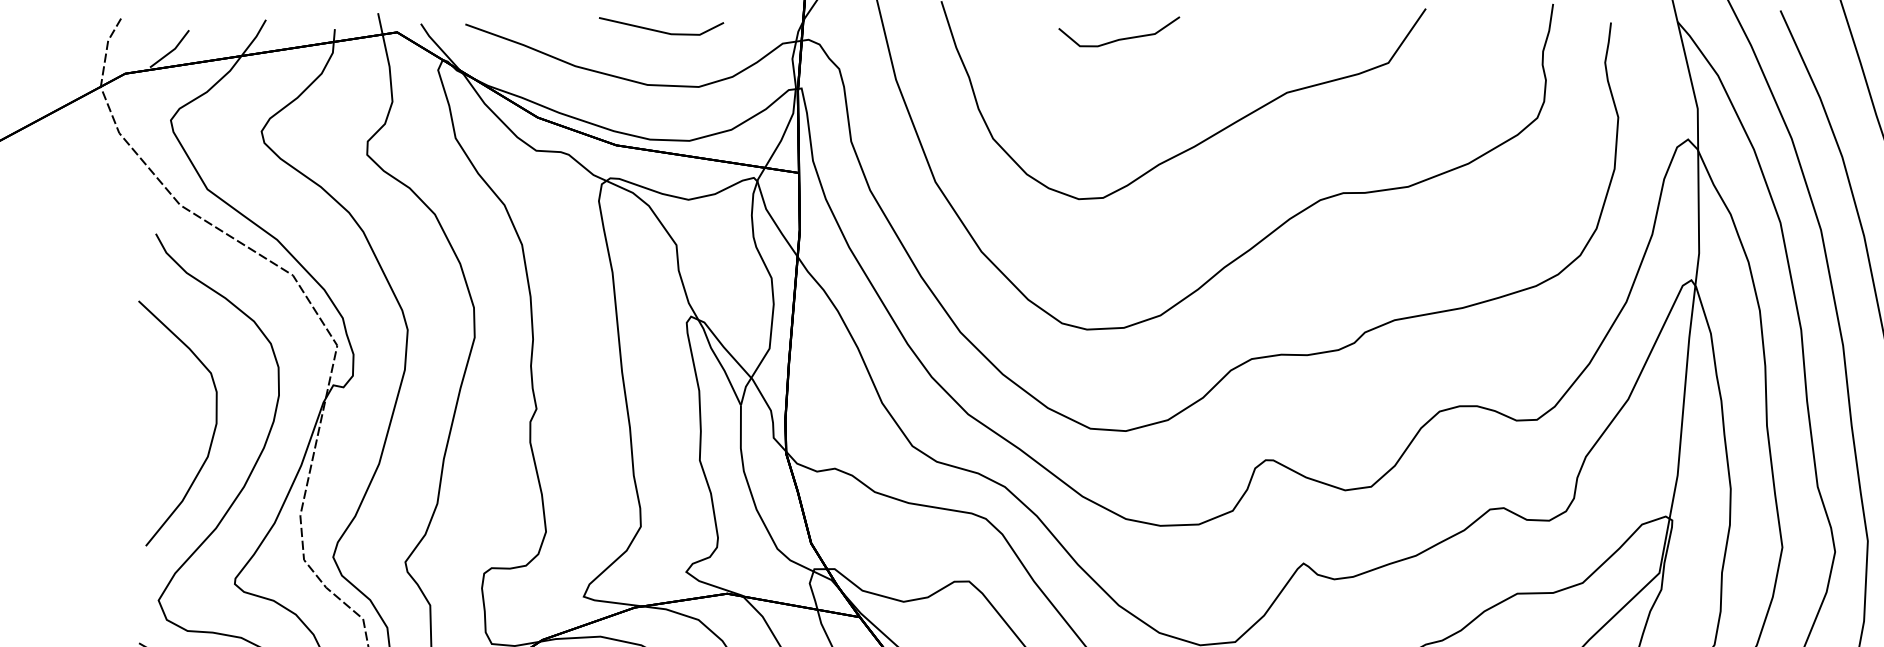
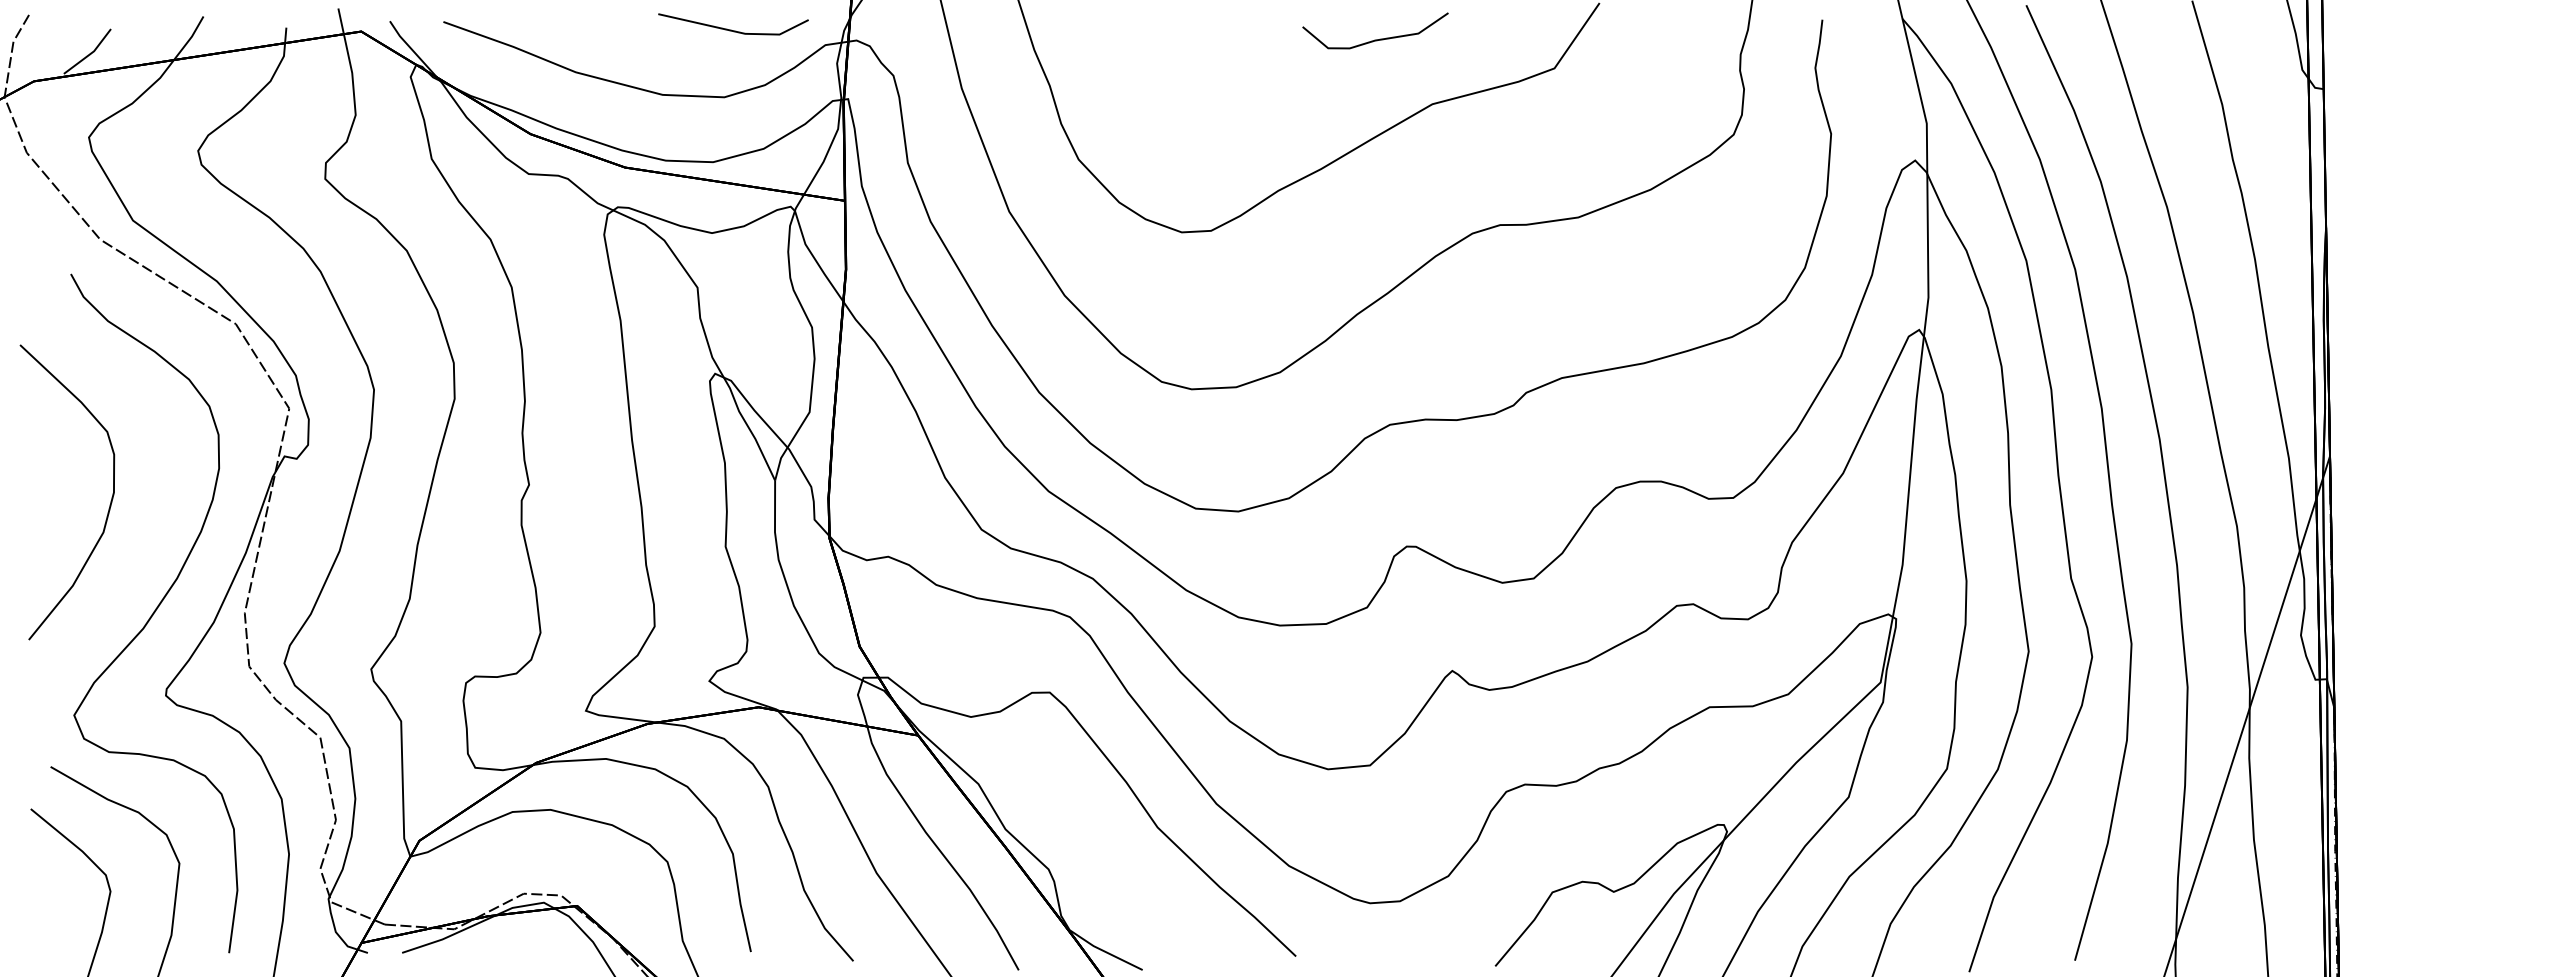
line: (659, 30) -> (731, 29), moved
curve: (1119, 38) -> (1375, 39), moved
curve: (212, 433) -> (109, 504), moved

